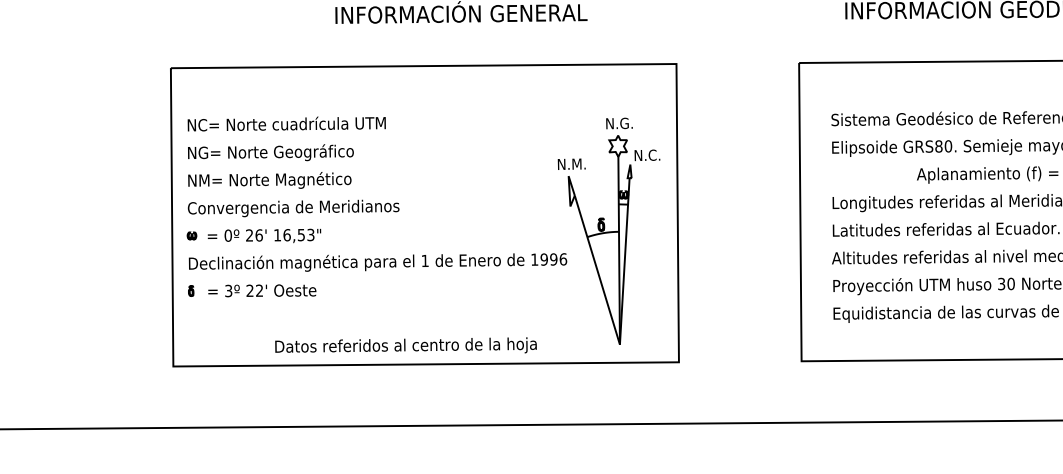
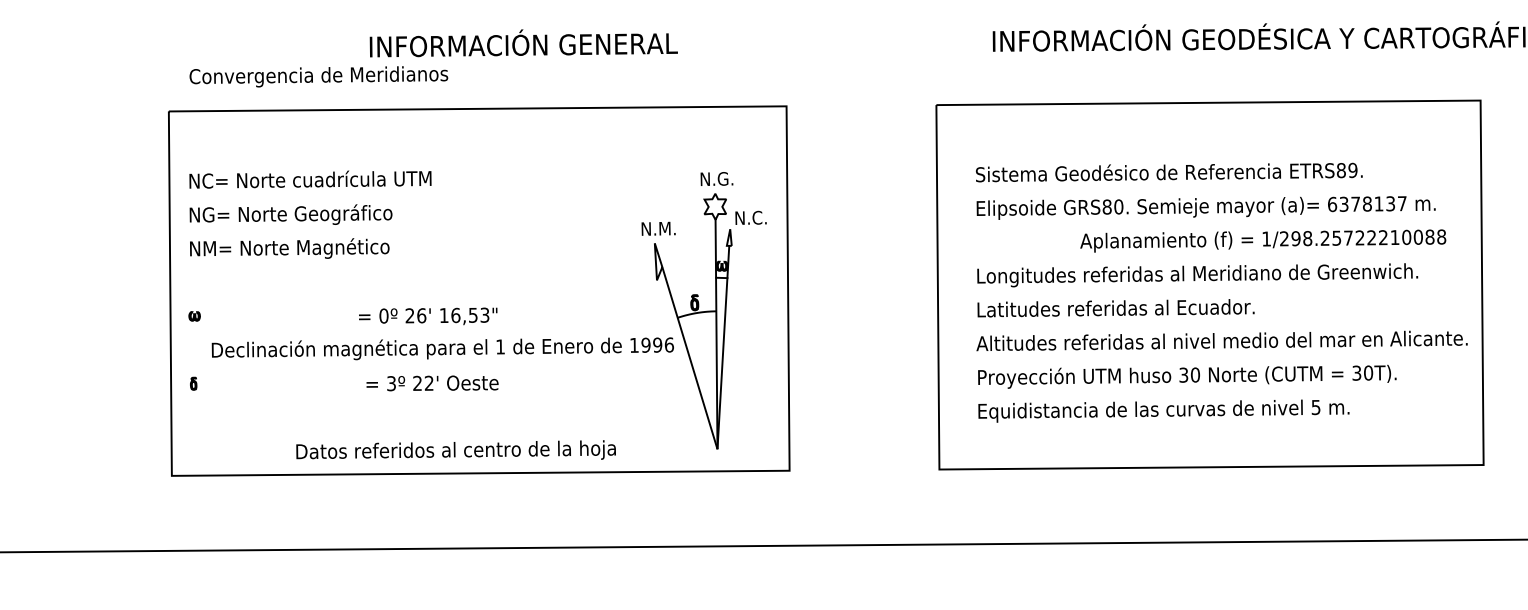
text: (293, 208) -> (318, 76), moved
text: (264, 236) -> (428, 316), moved
text: (377, 262) -> (442, 348), moved
text: (262, 290) -> (432, 383), moved

